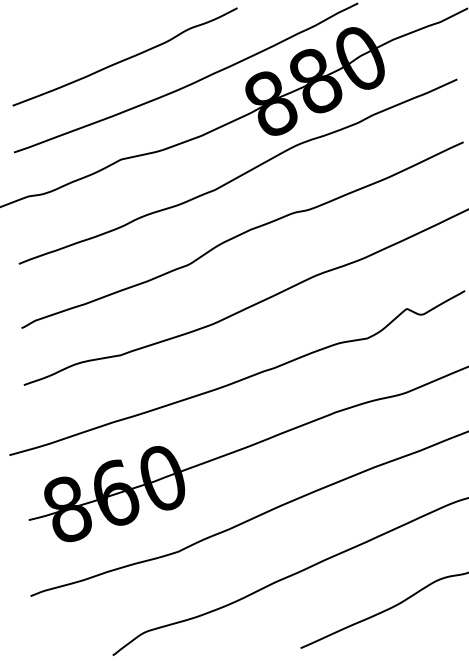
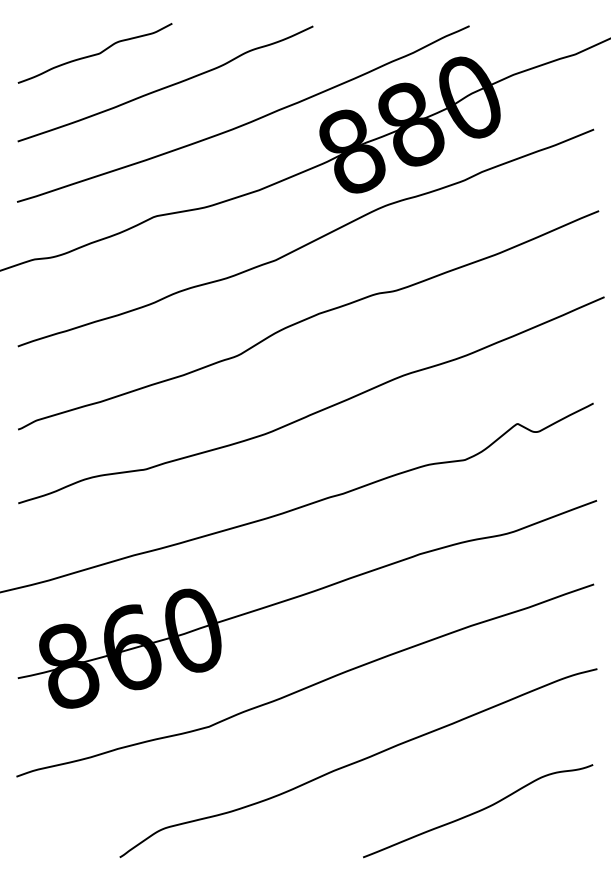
curve: (70, 35) -> (95, 53), added

